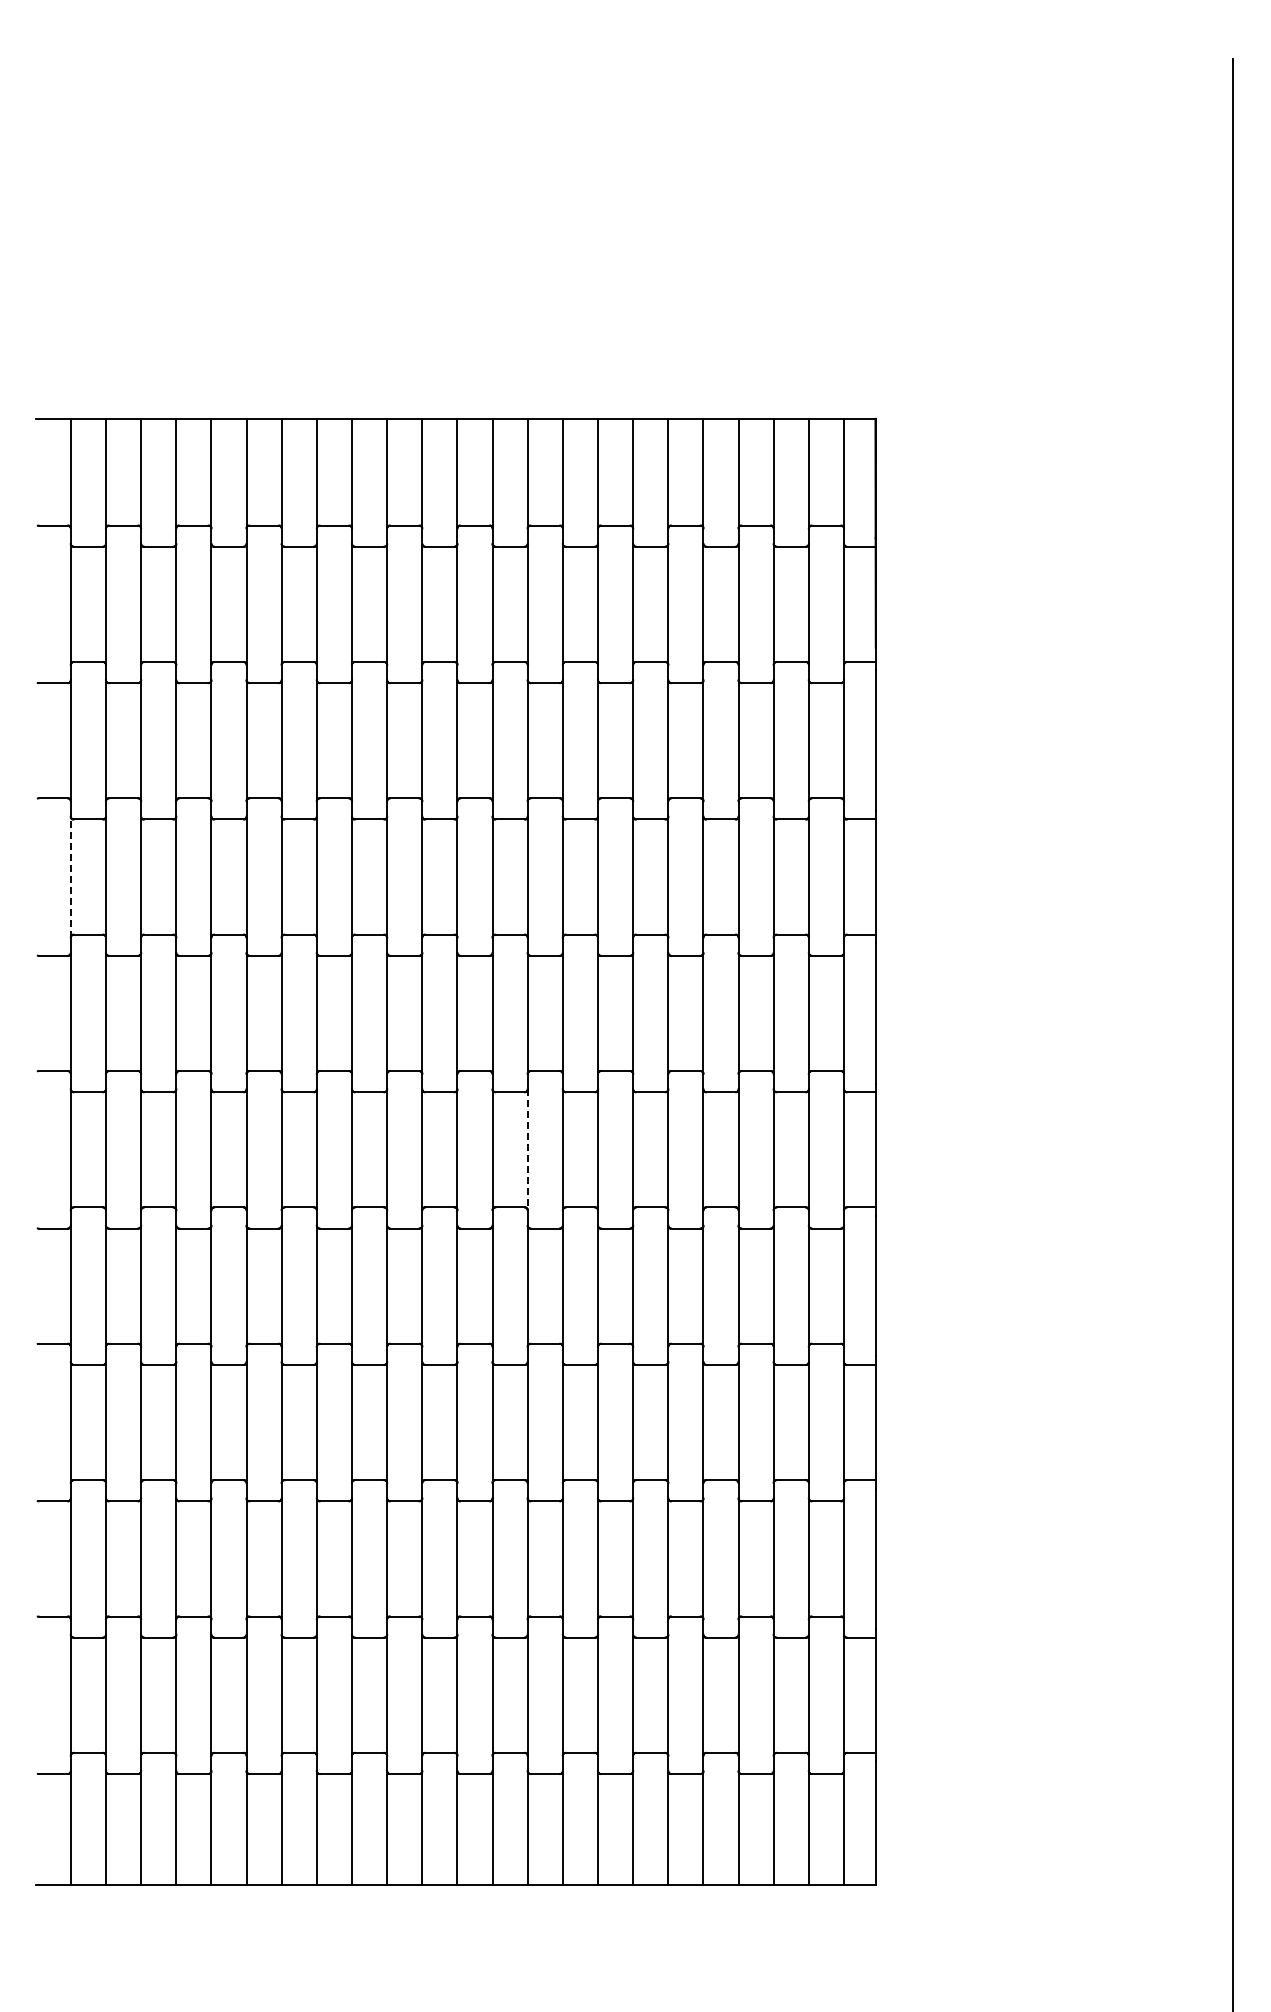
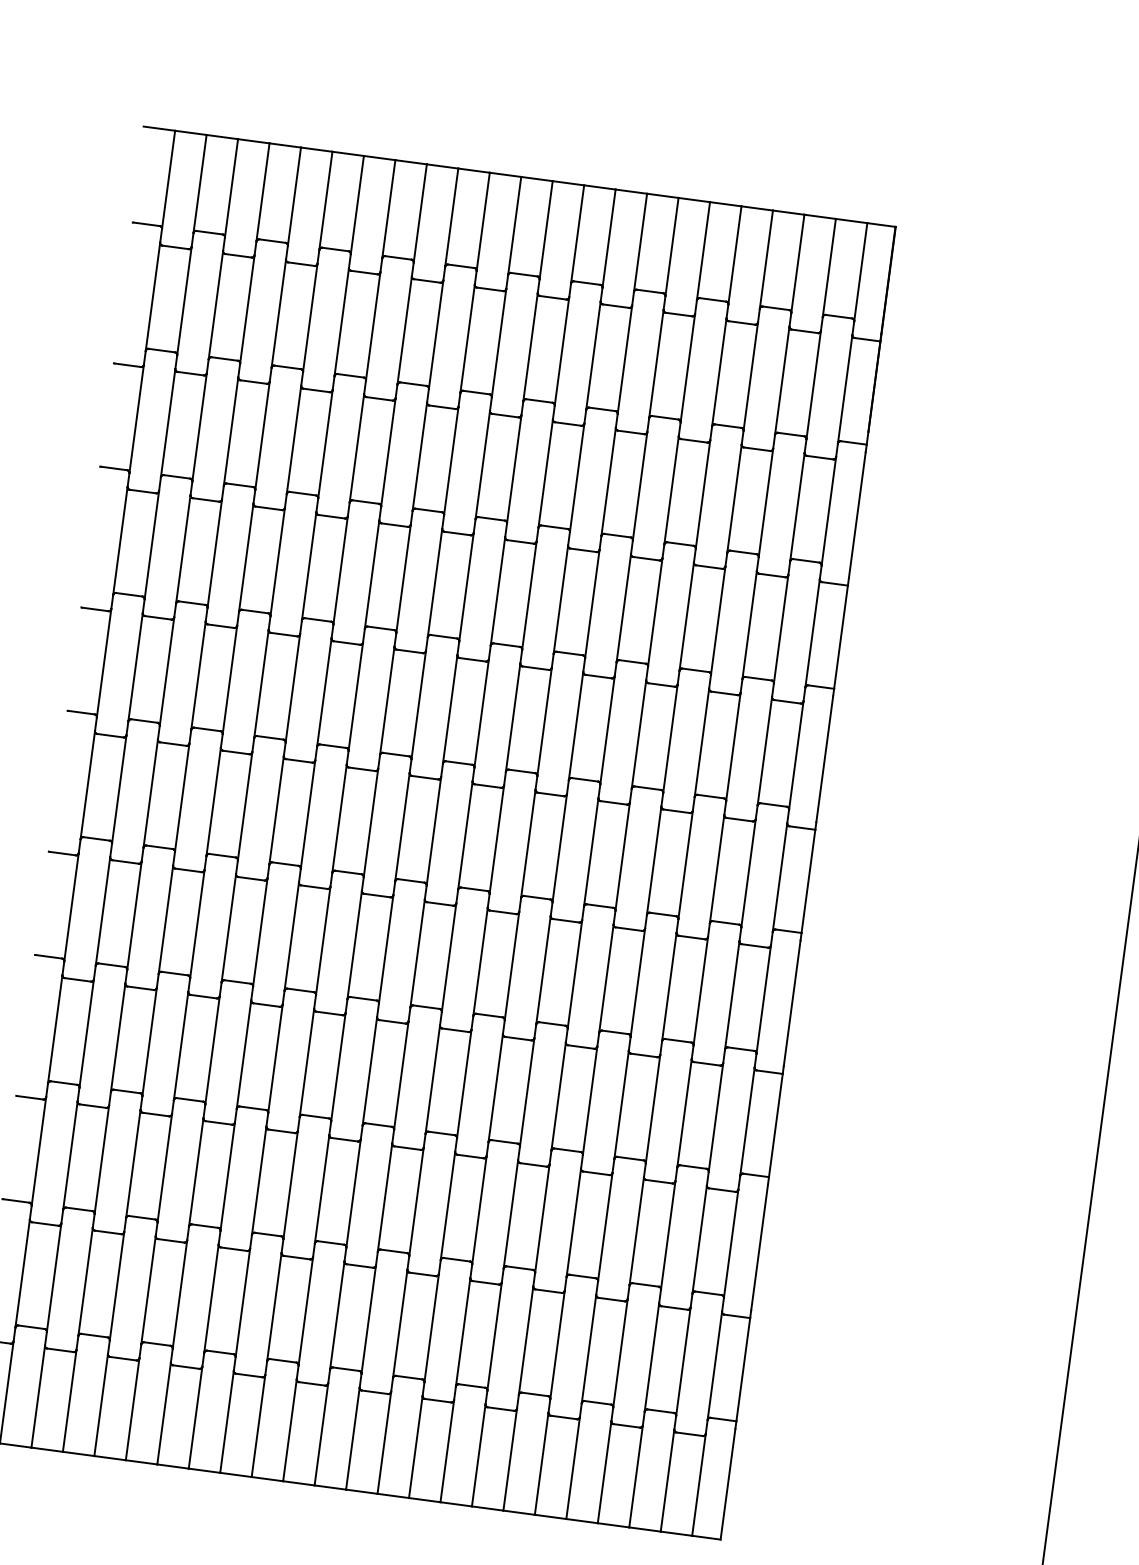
line: (70, 876) -> (120, 540), dashed -> solid
line: (527, 1150) -> (496, 840), dashed -> solid

